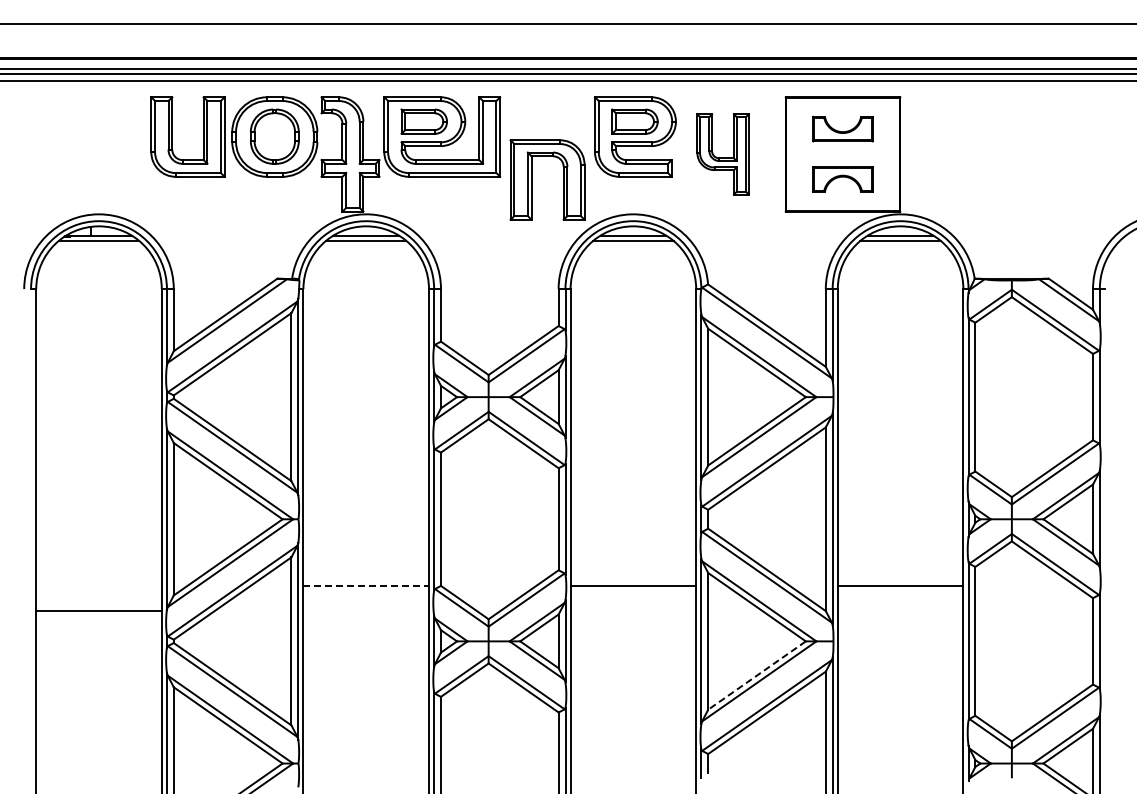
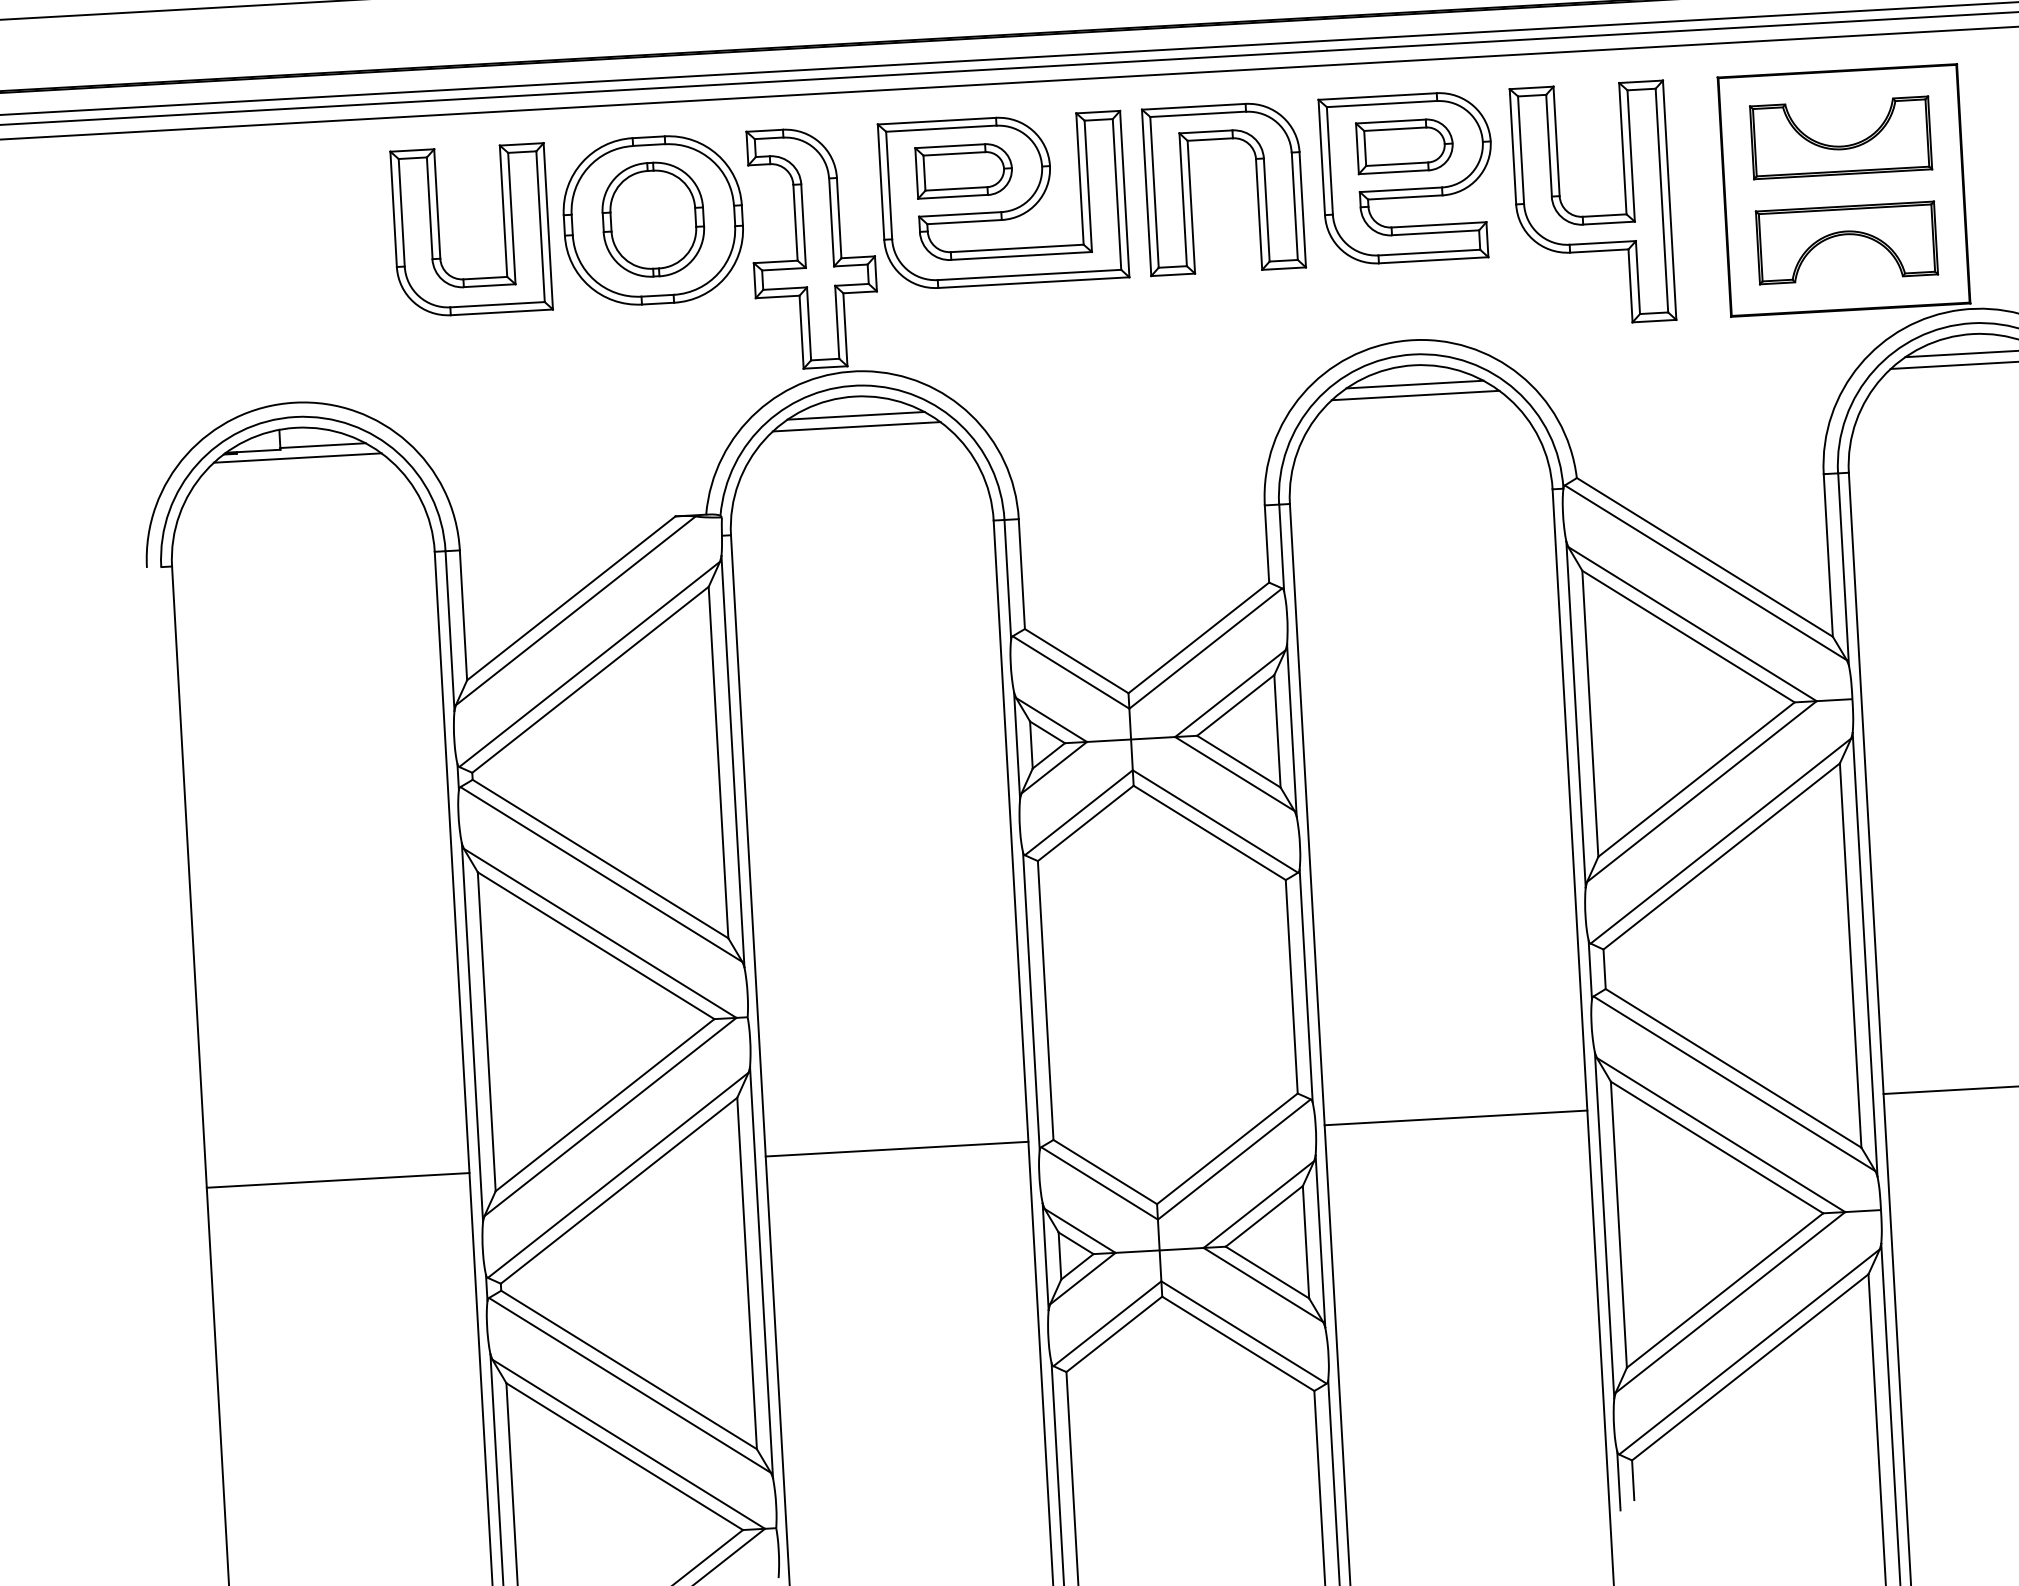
part: (842, 128) -> (1839, 136), size x1.43
part: (722, 154) -> (1591, 204), size x1.43
part: (532, 179) -> (1192, 189), moved
part: (842, 179) -> (1845, 242), size x1.43
line: (366, 586) -> (897, 1149), dashed -> solid
line: (98, 611) -> (337, 1181), moved
line: (757, 675) -> (1726, 1290), dashed -> solid

